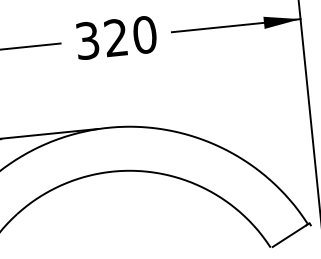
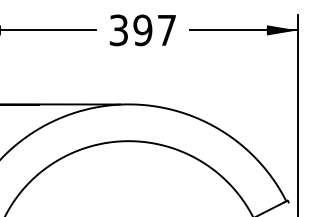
text: (130, 36) -> (154, 30), 320 -> 397

